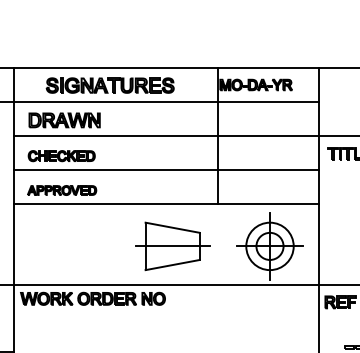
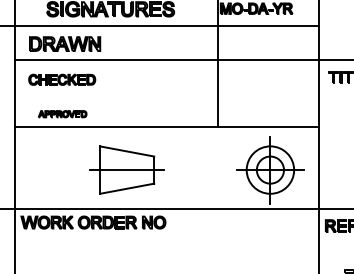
line: (166, 169) -> (166, 93), removed
part: (62, 190) -> (62, 114), size x0.7
part: (172, 245) -> (126, 169), moved

